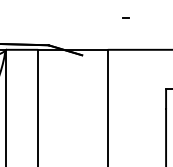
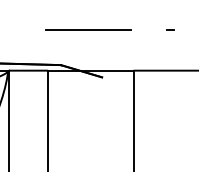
line: (71, 16) -> (89, 29), added
line: (125, 17) -> (169, 28), moved

